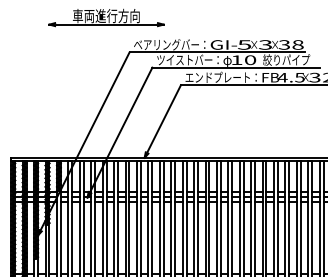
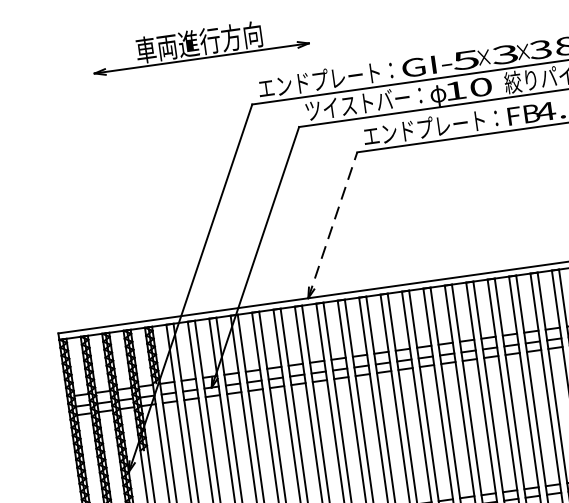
text: (166, 44) -> (319, 79), ベアリングバー： -> エンドプレート：
line: (162, 121) -> (332, 225), solid -> dashed

